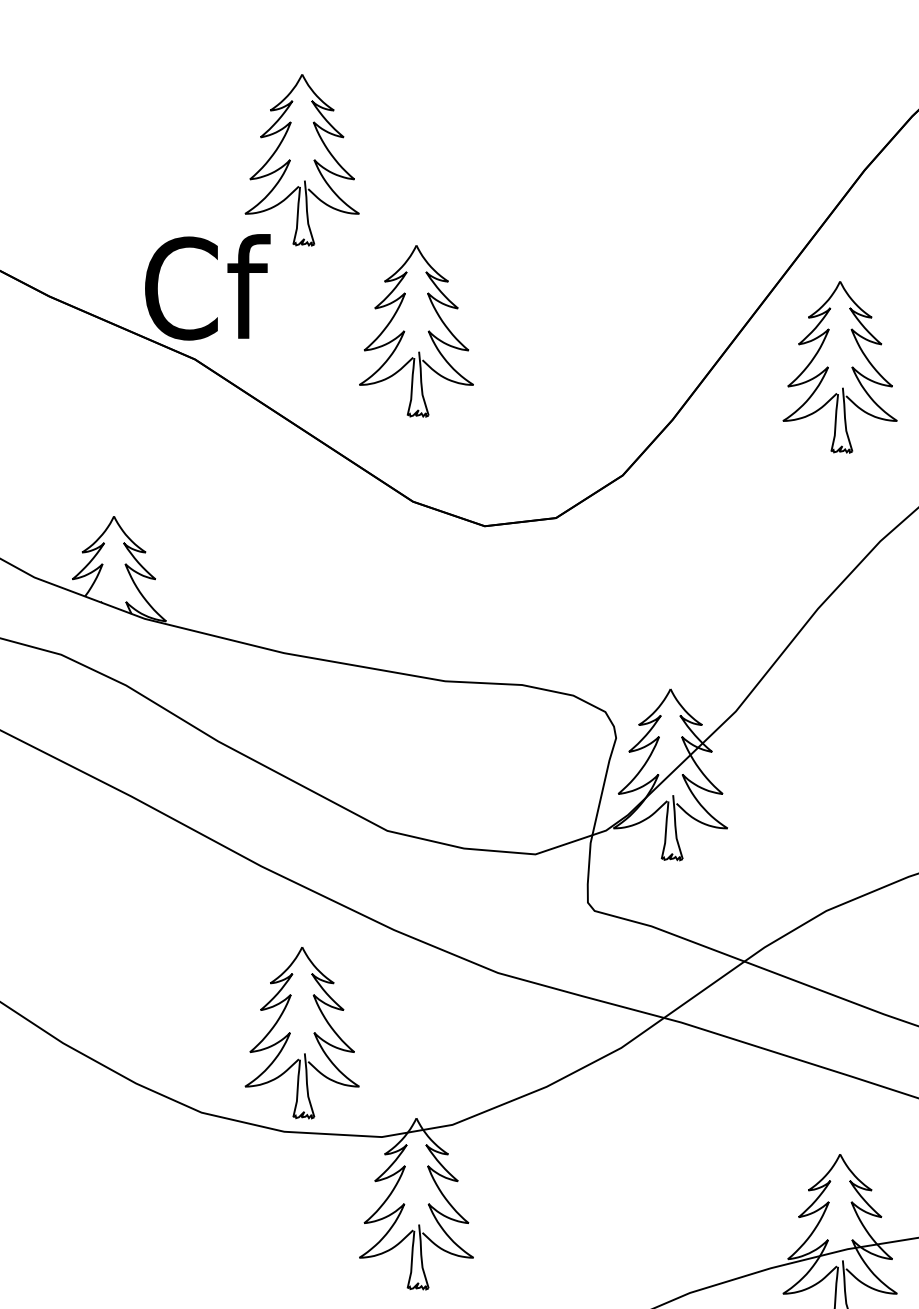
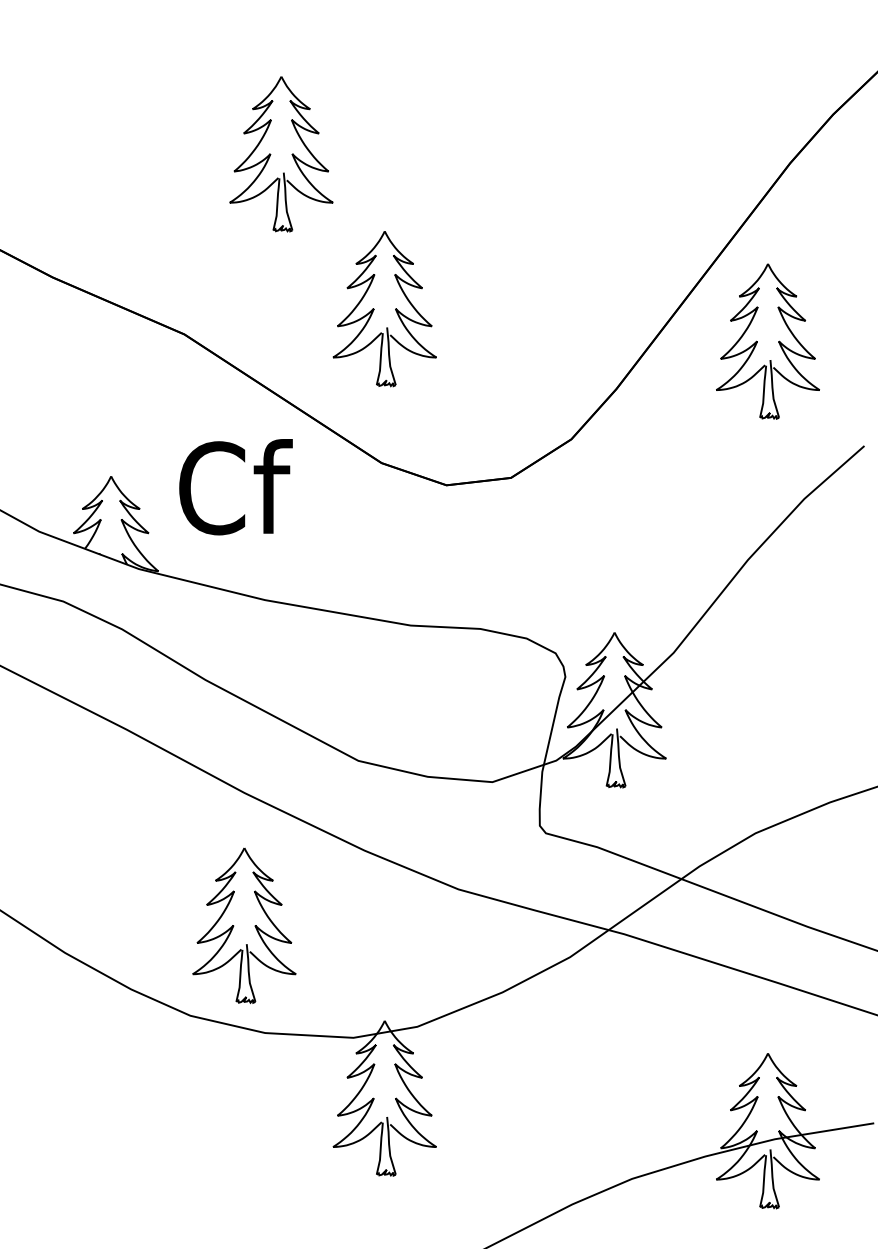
text: (207, 287) -> (235, 487), moved
part: (302, 1032) -> (244, 925), moved

